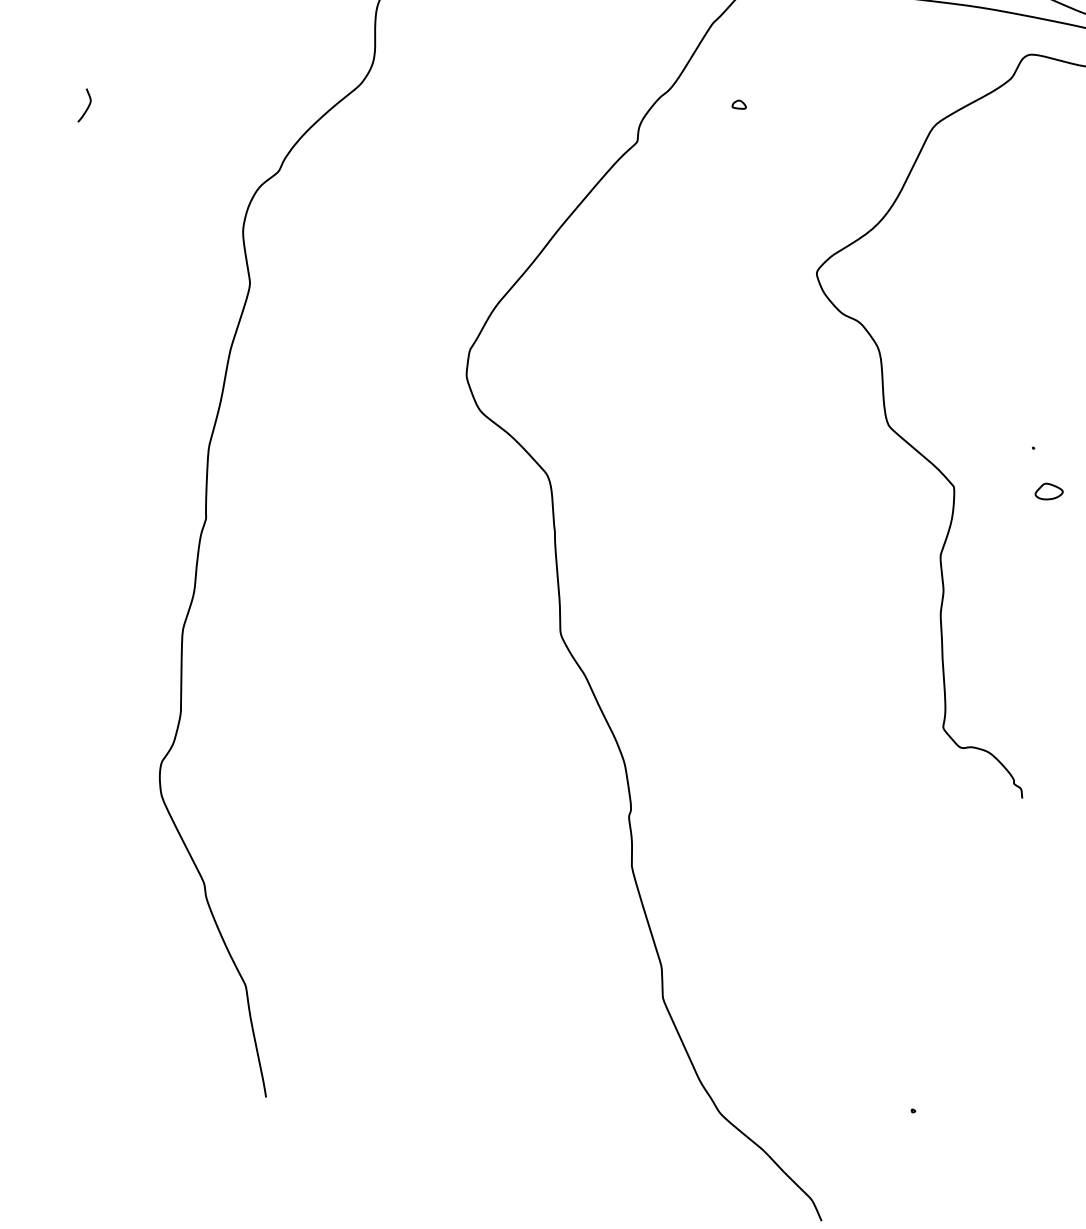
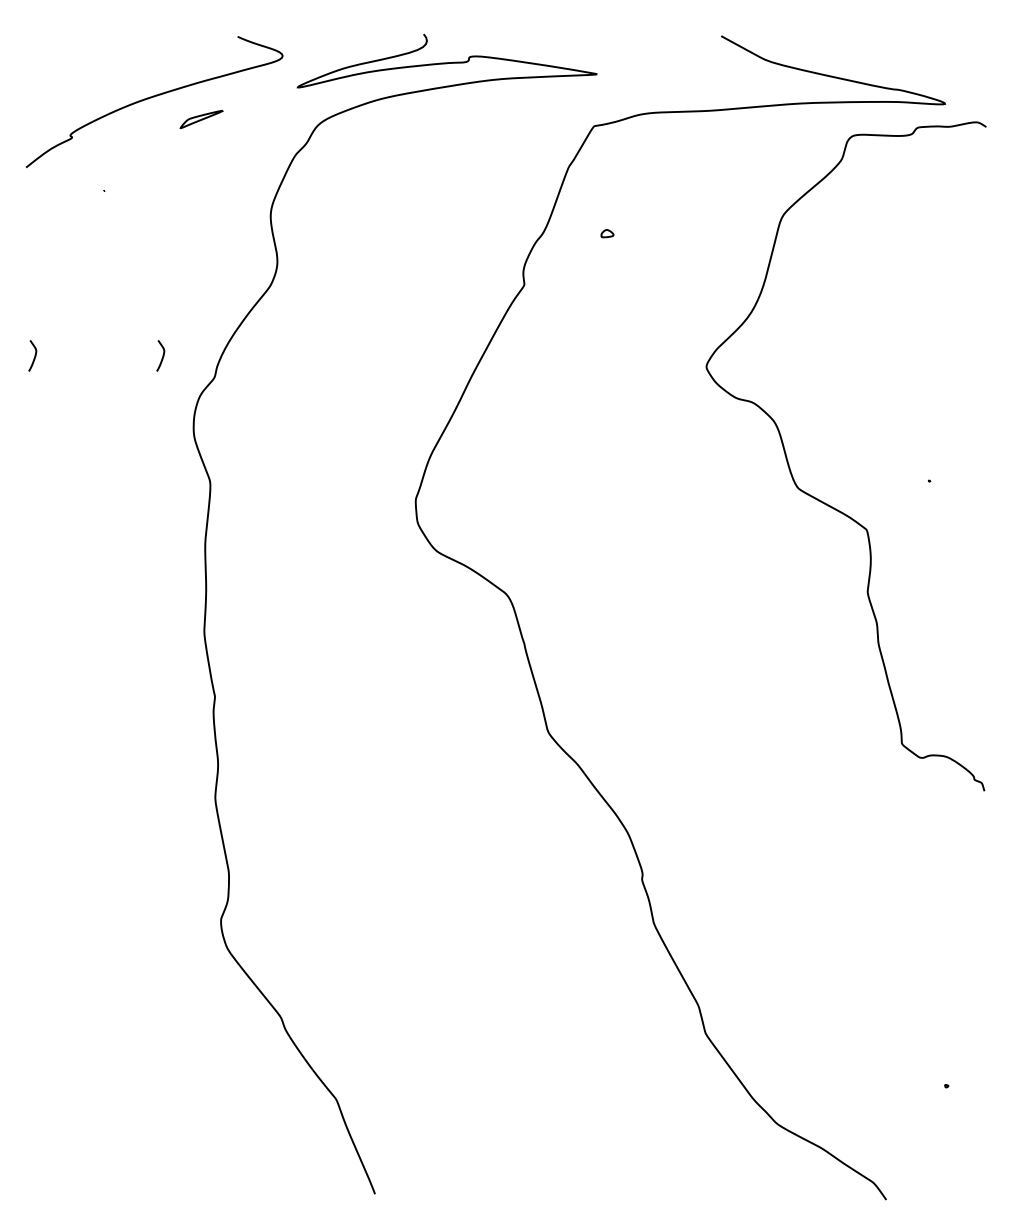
curve: (227, 135) -> (162, 355), added
part: (1049, 491) -> (951, 516), removed

